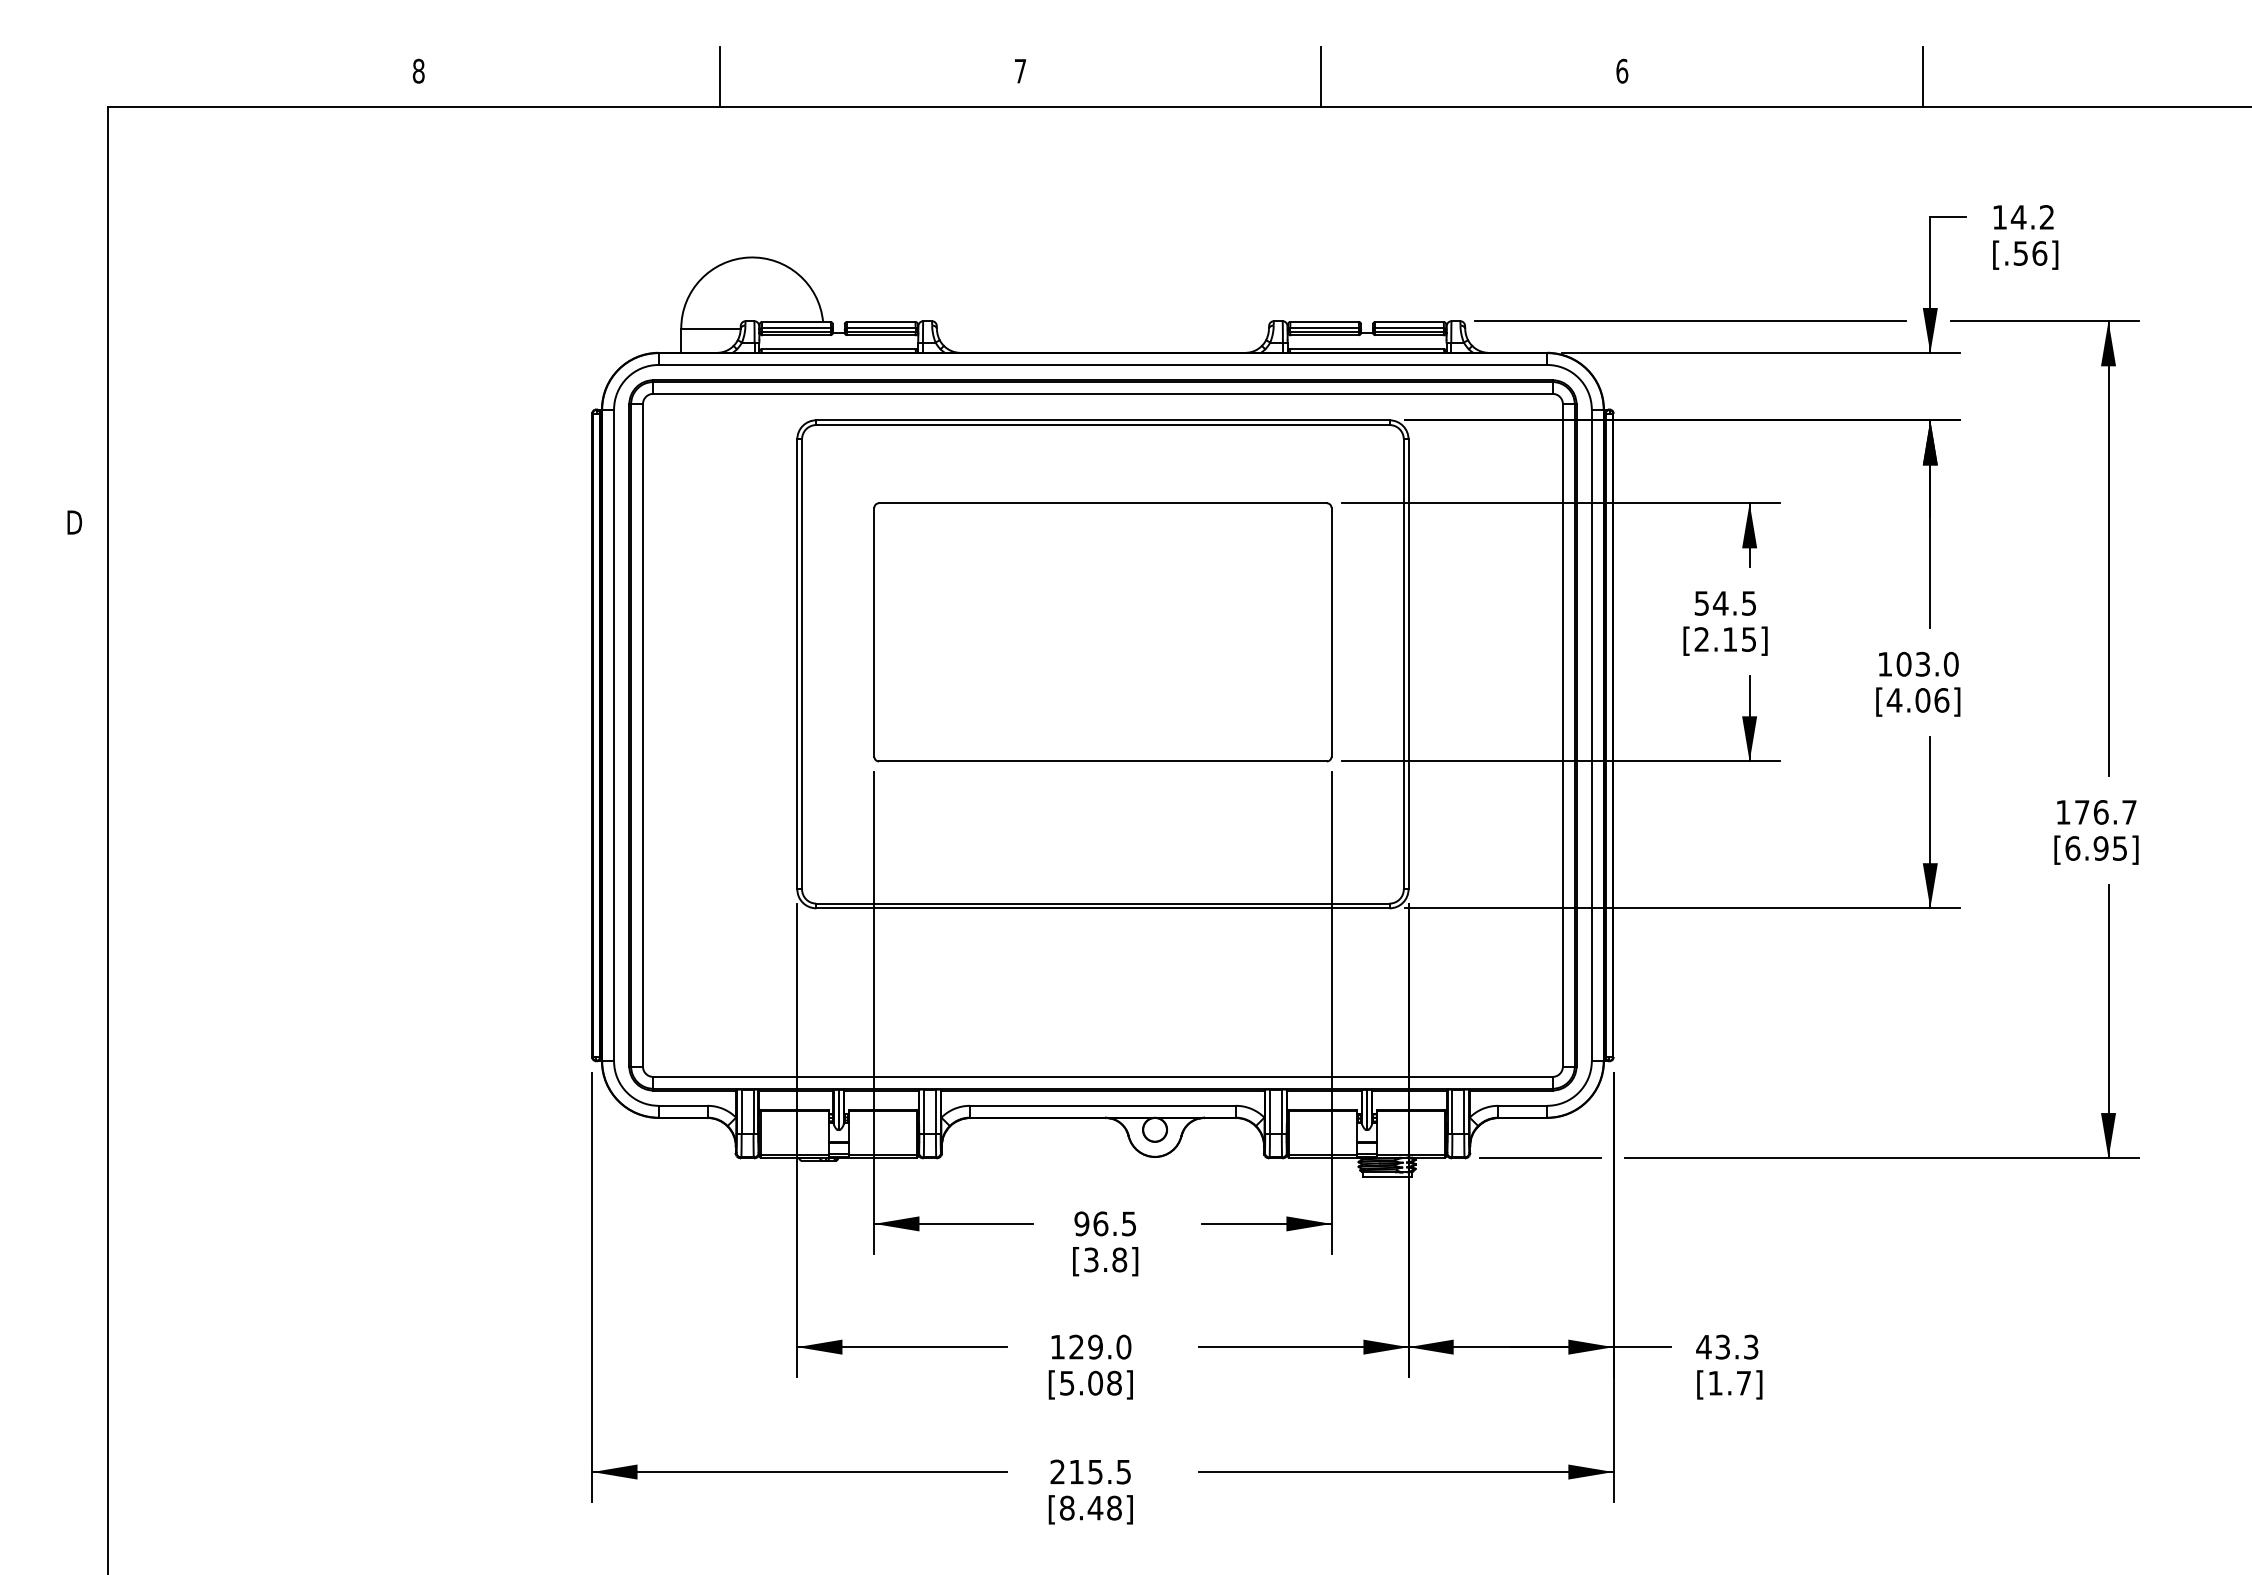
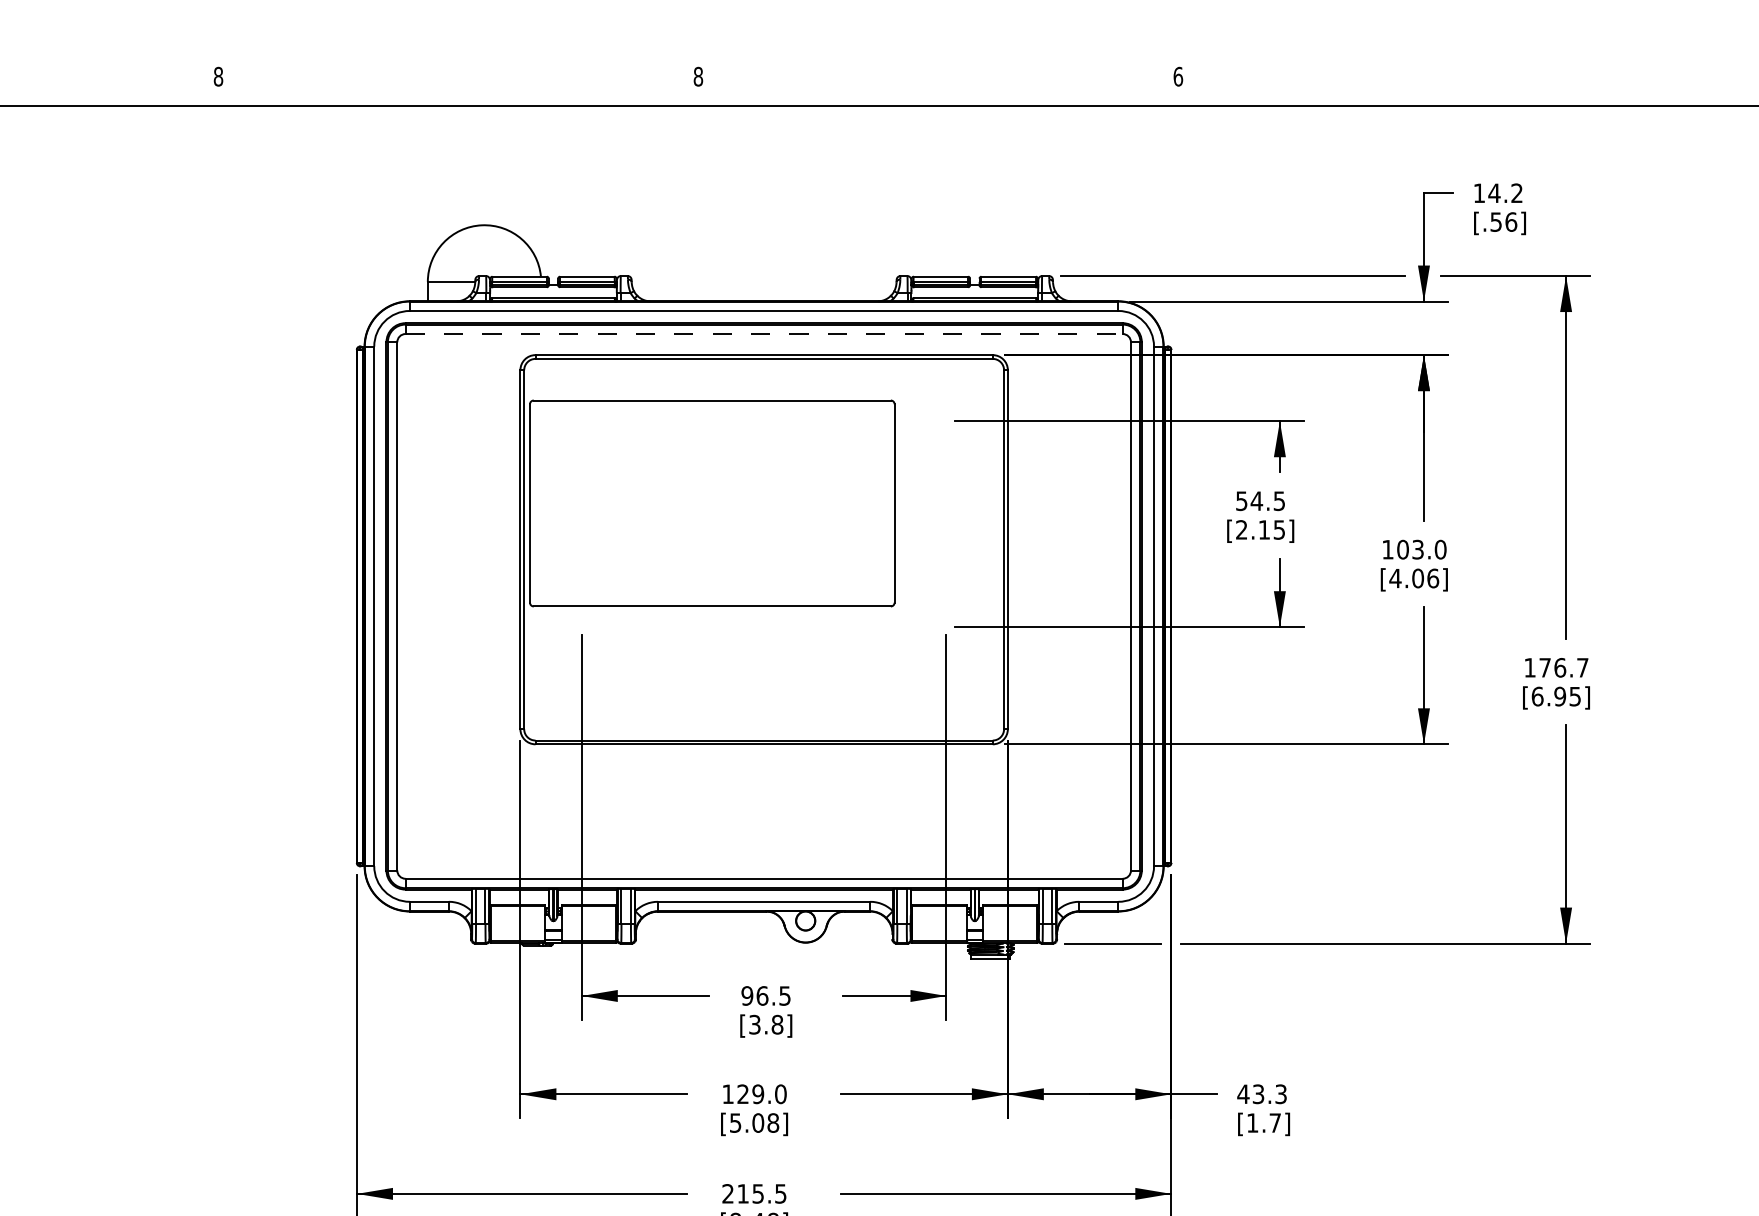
text: (1020, 70) -> (698, 76), 7 -> 8
line: (719, 77) -> (458, 81), removed
line: (1321, 77) -> (938, 81), removed
line: (1923, 77) -> (1418, 81), removed
line: (1102, 393) -> (763, 333), solid -> dashed
part: (1102, 632) -> (711, 503), moved

